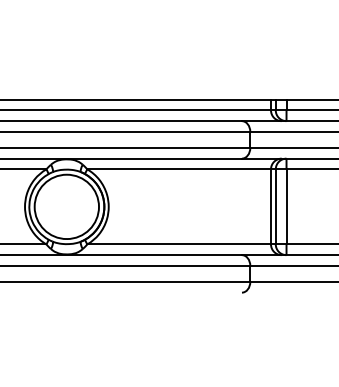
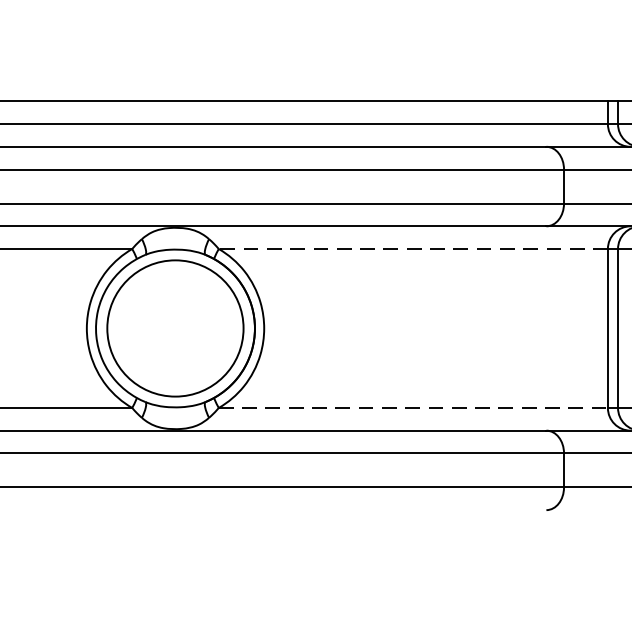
line: (179, 169) -> (414, 249), solid -> dashed
line: (179, 244) -> (414, 408), solid -> dashed

